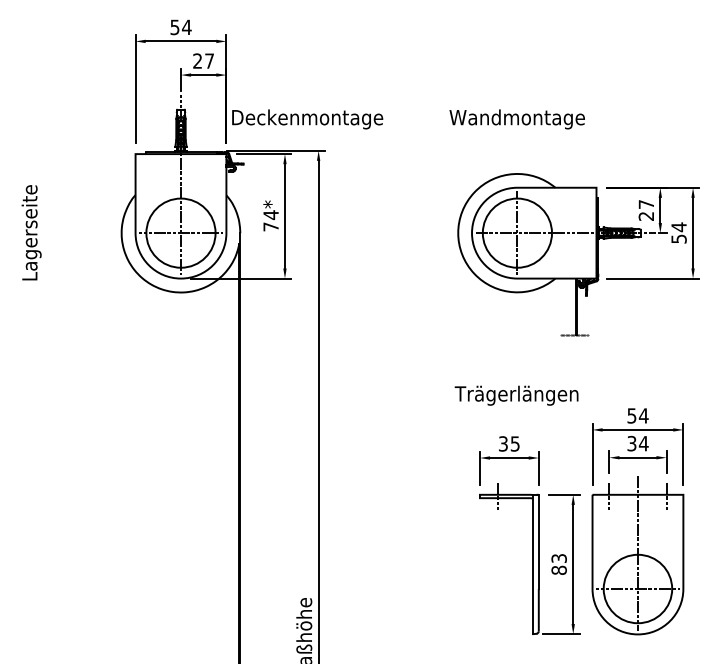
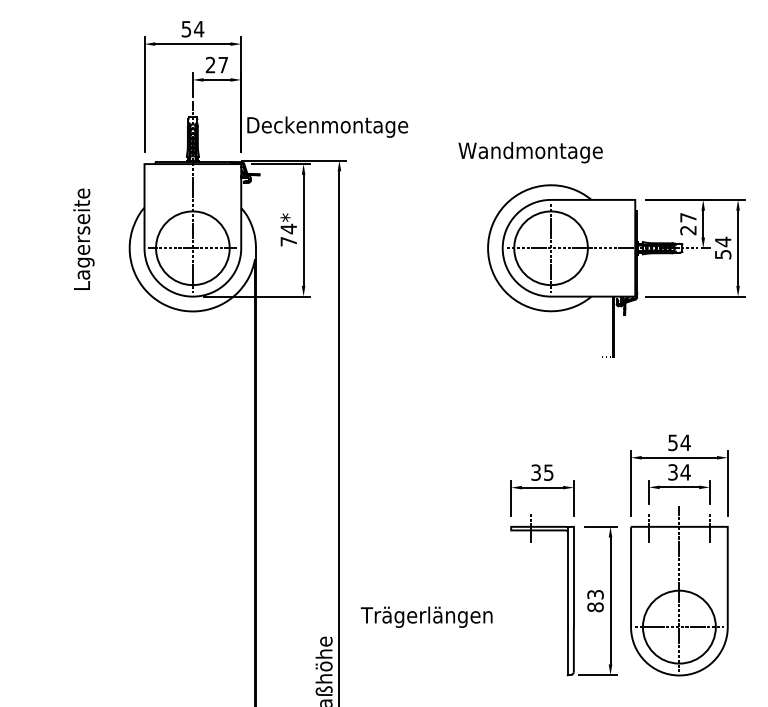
text: (516, 119) -> (529, 152), moved
text: (31, 232) -> (83, 239), moved
text: (516, 395) -> (426, 617), moved

